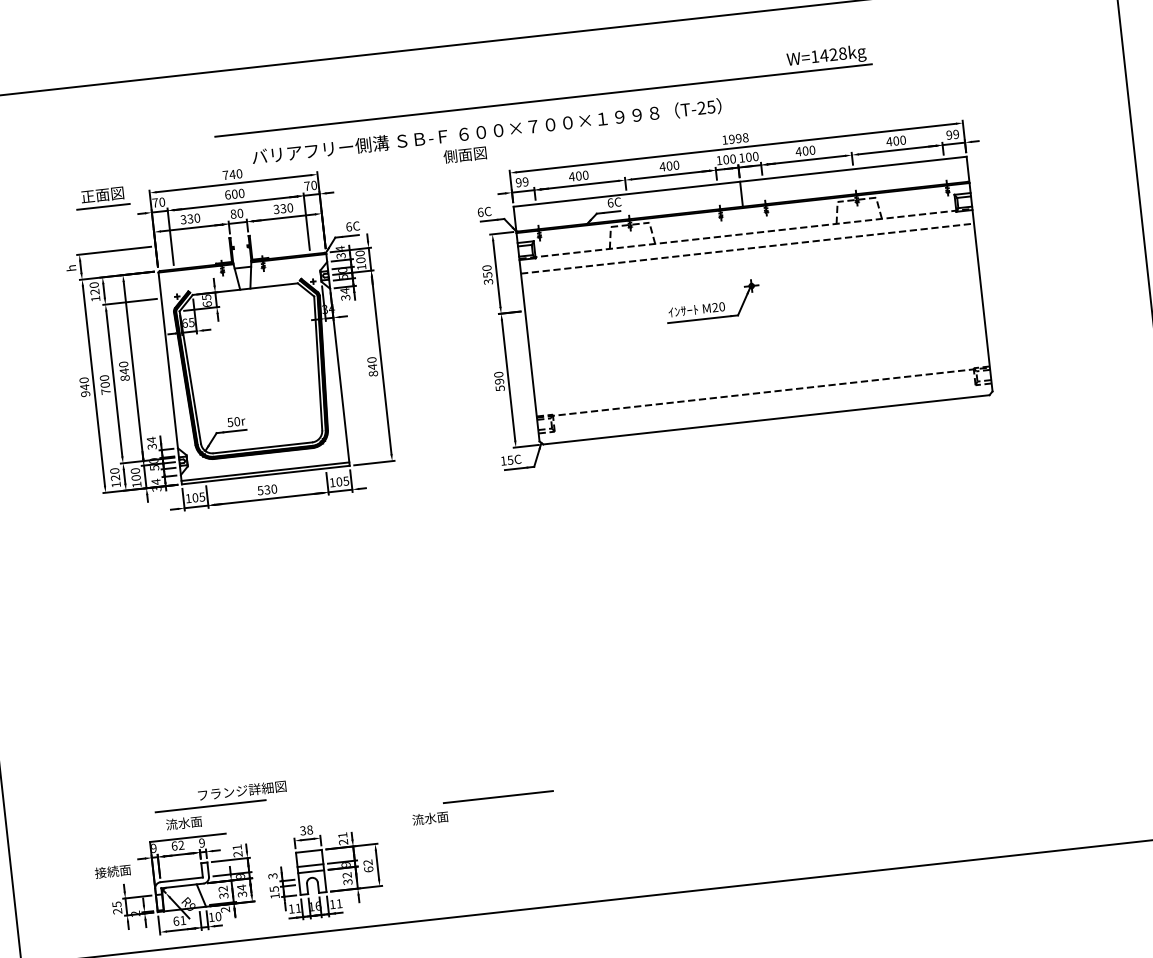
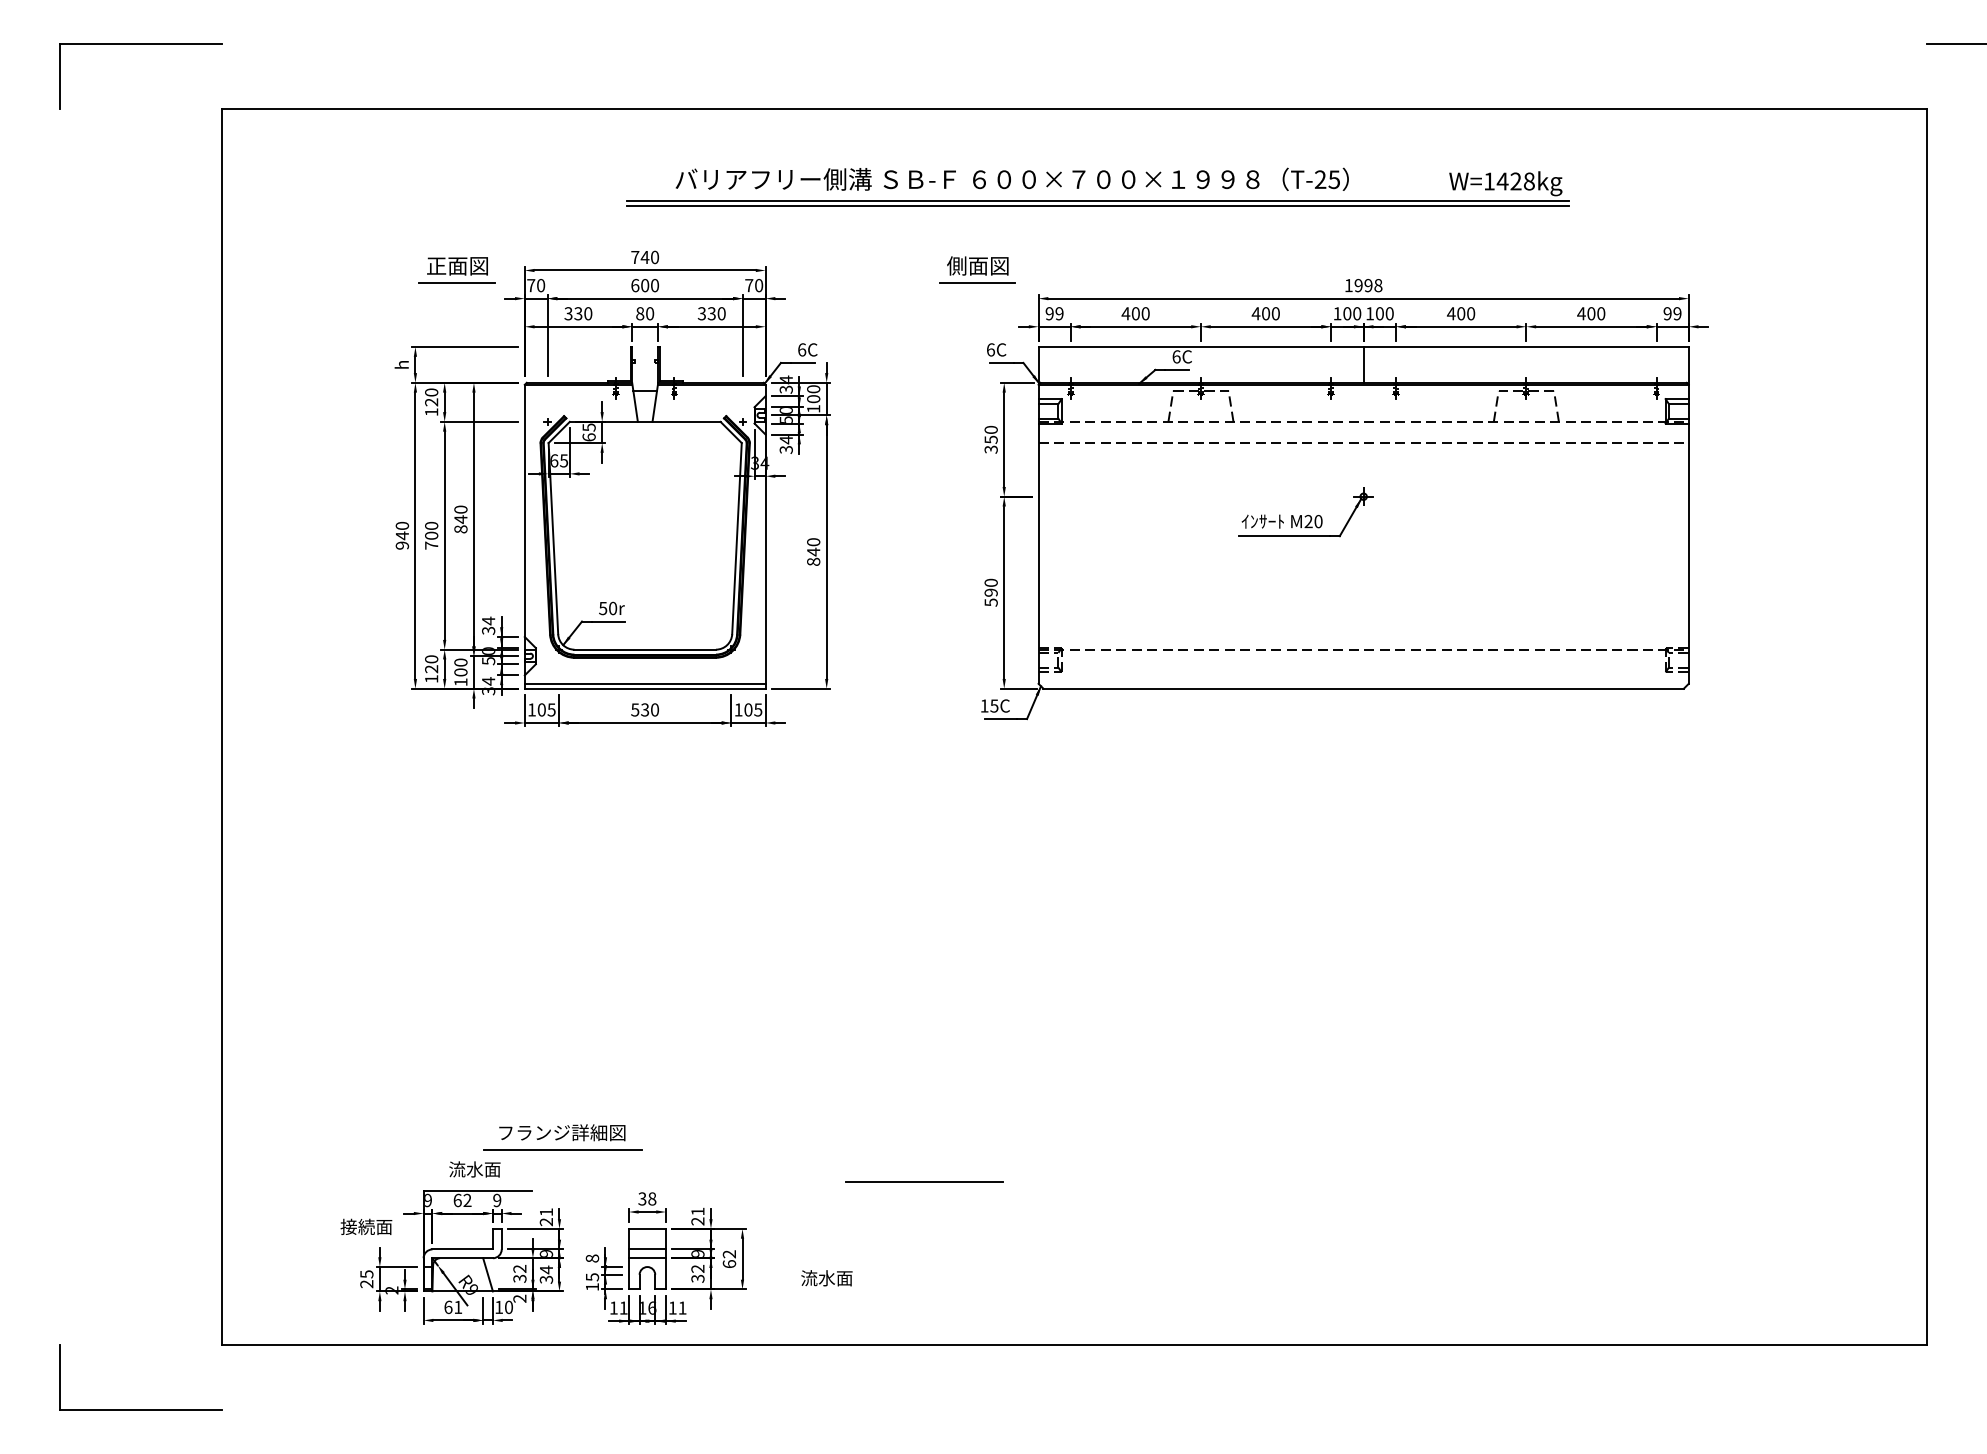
line: (543, 104) -> (1097, 206), added
text: (486, 131) -> (1011, 178), moved
line: (466, 167) -> (977, 283), added
line: (210, 806) -> (562, 1149), moved
text: (430, 818) -> (826, 1278), moved
text: (272, 876) -> (591, 1258), 3 -> 8

